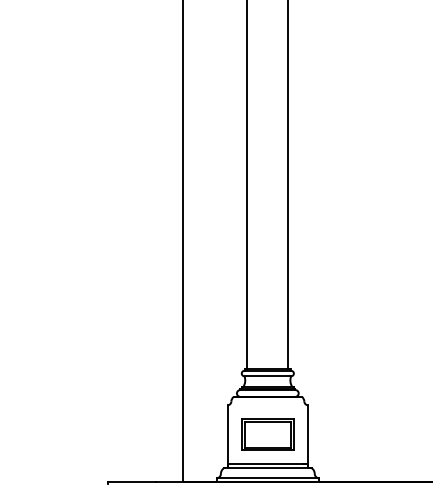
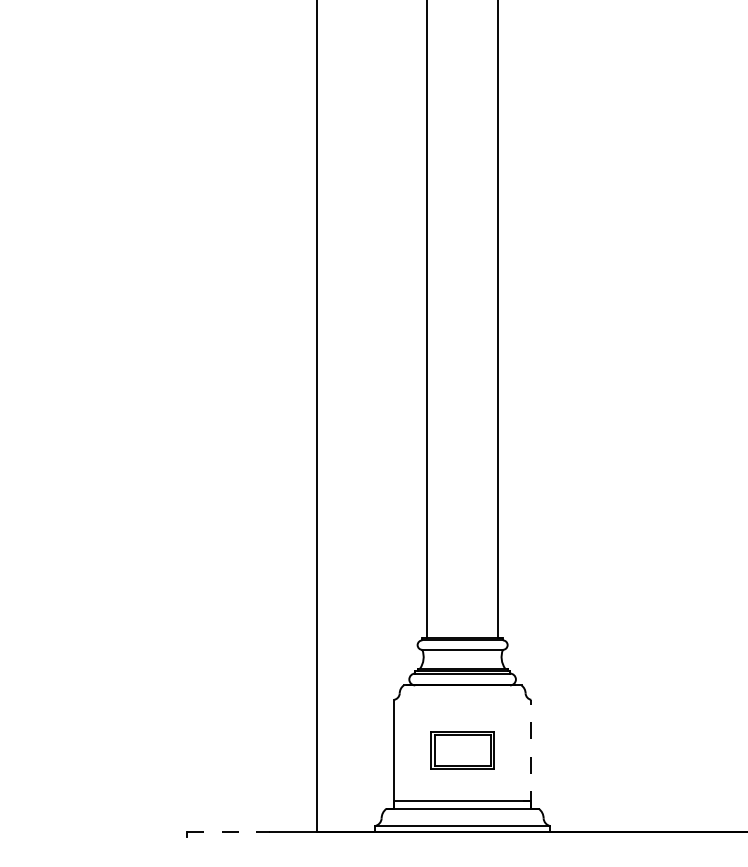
part: (267, 434) -> (462, 750), size x0.7
line: (307, 436) -> (531, 753), solid -> dashed
line: (132, 481) -> (228, 831), solid -> dashed

